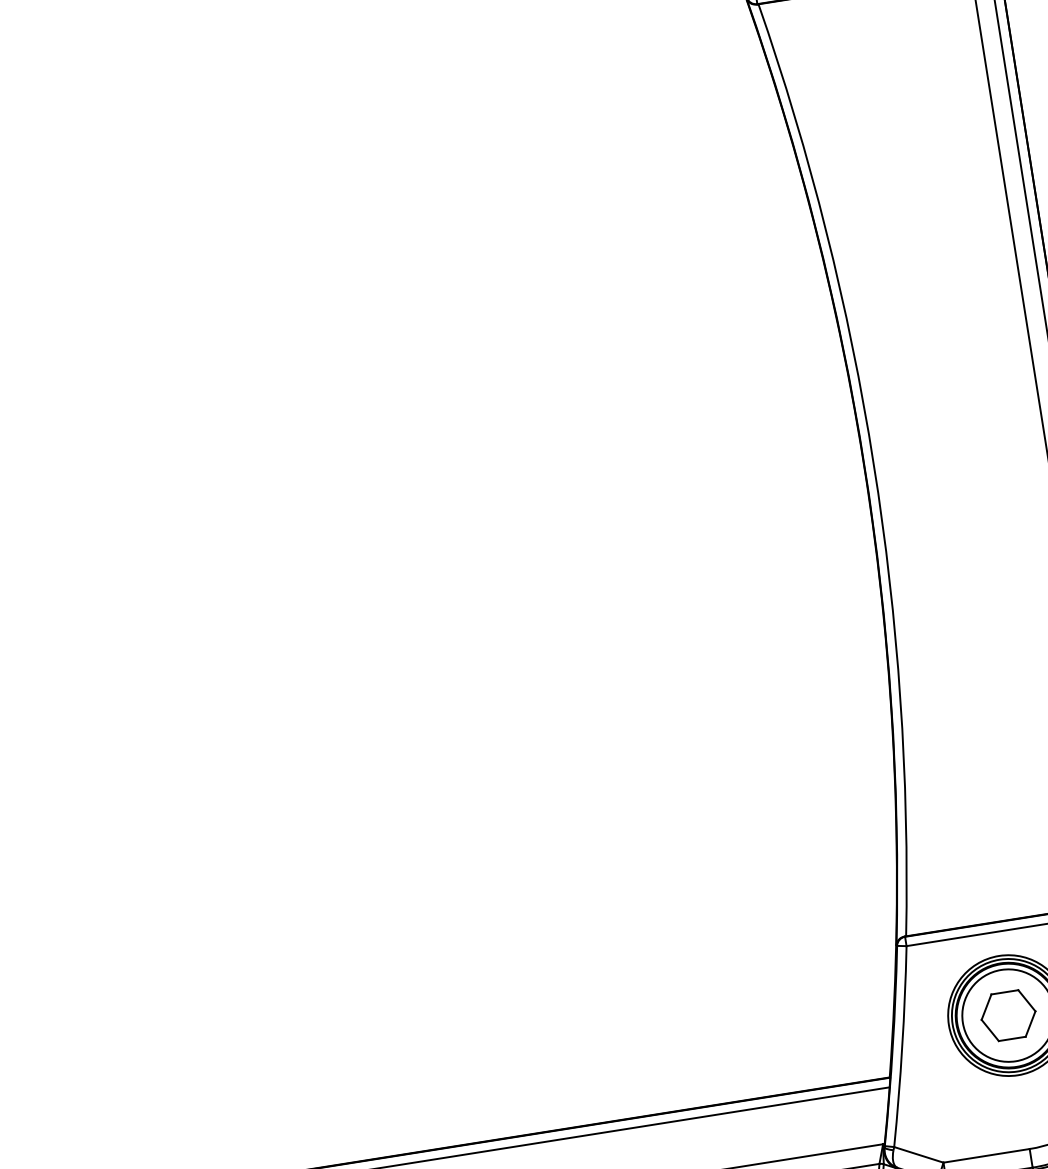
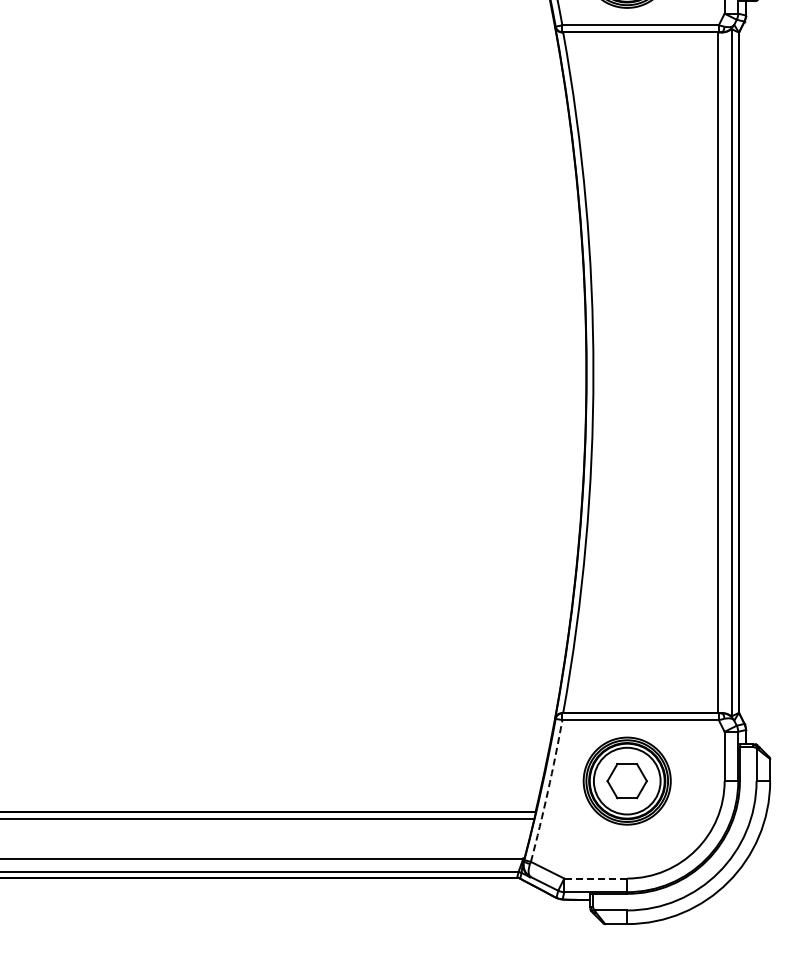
arc: (902, 1046) -> (548, 791), solid -> dashed
line: (986, 1155) -> (595, 878), solid -> dashed

